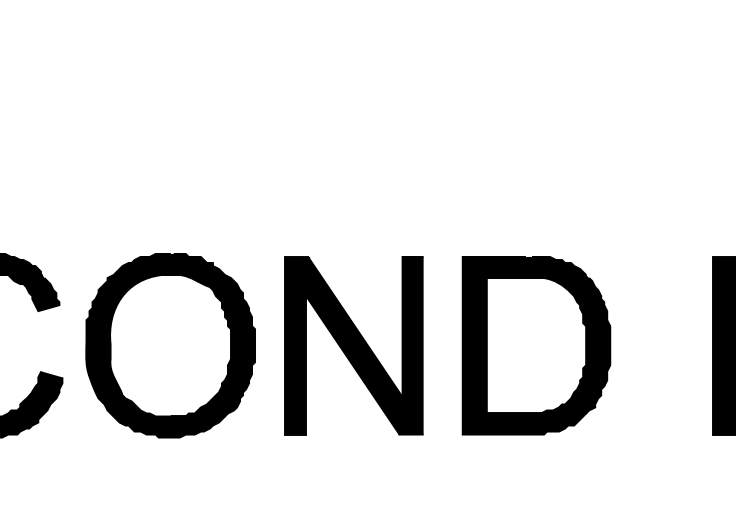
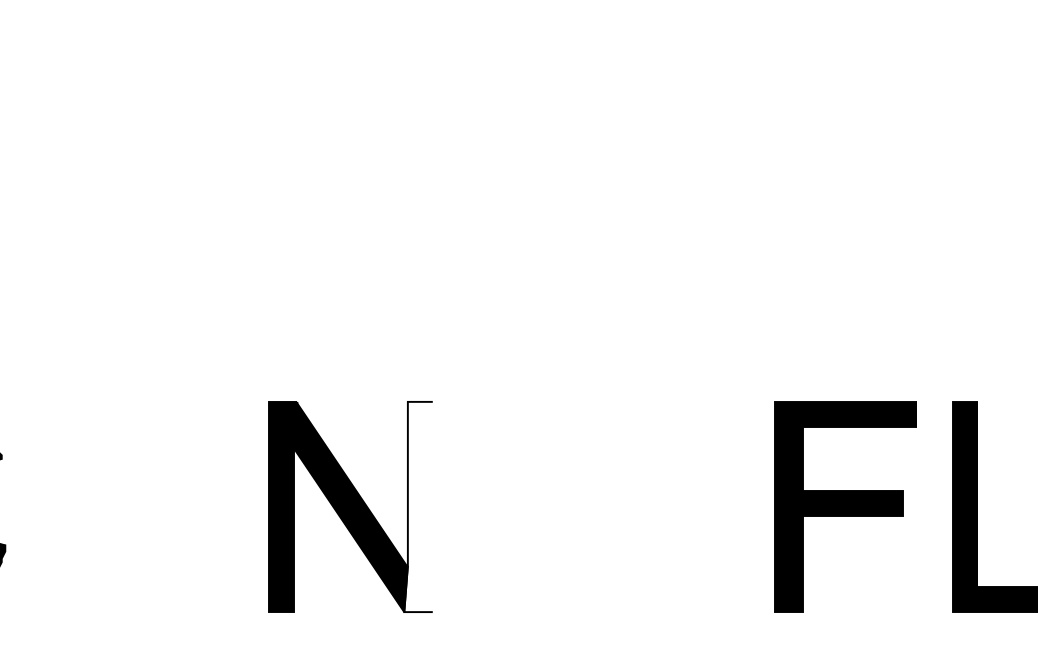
part: (170, 345) -> (133, 506), removed
fill: (411, 345) -> (418, 506), removed
part: (536, 345) -> (566, 506), removed

